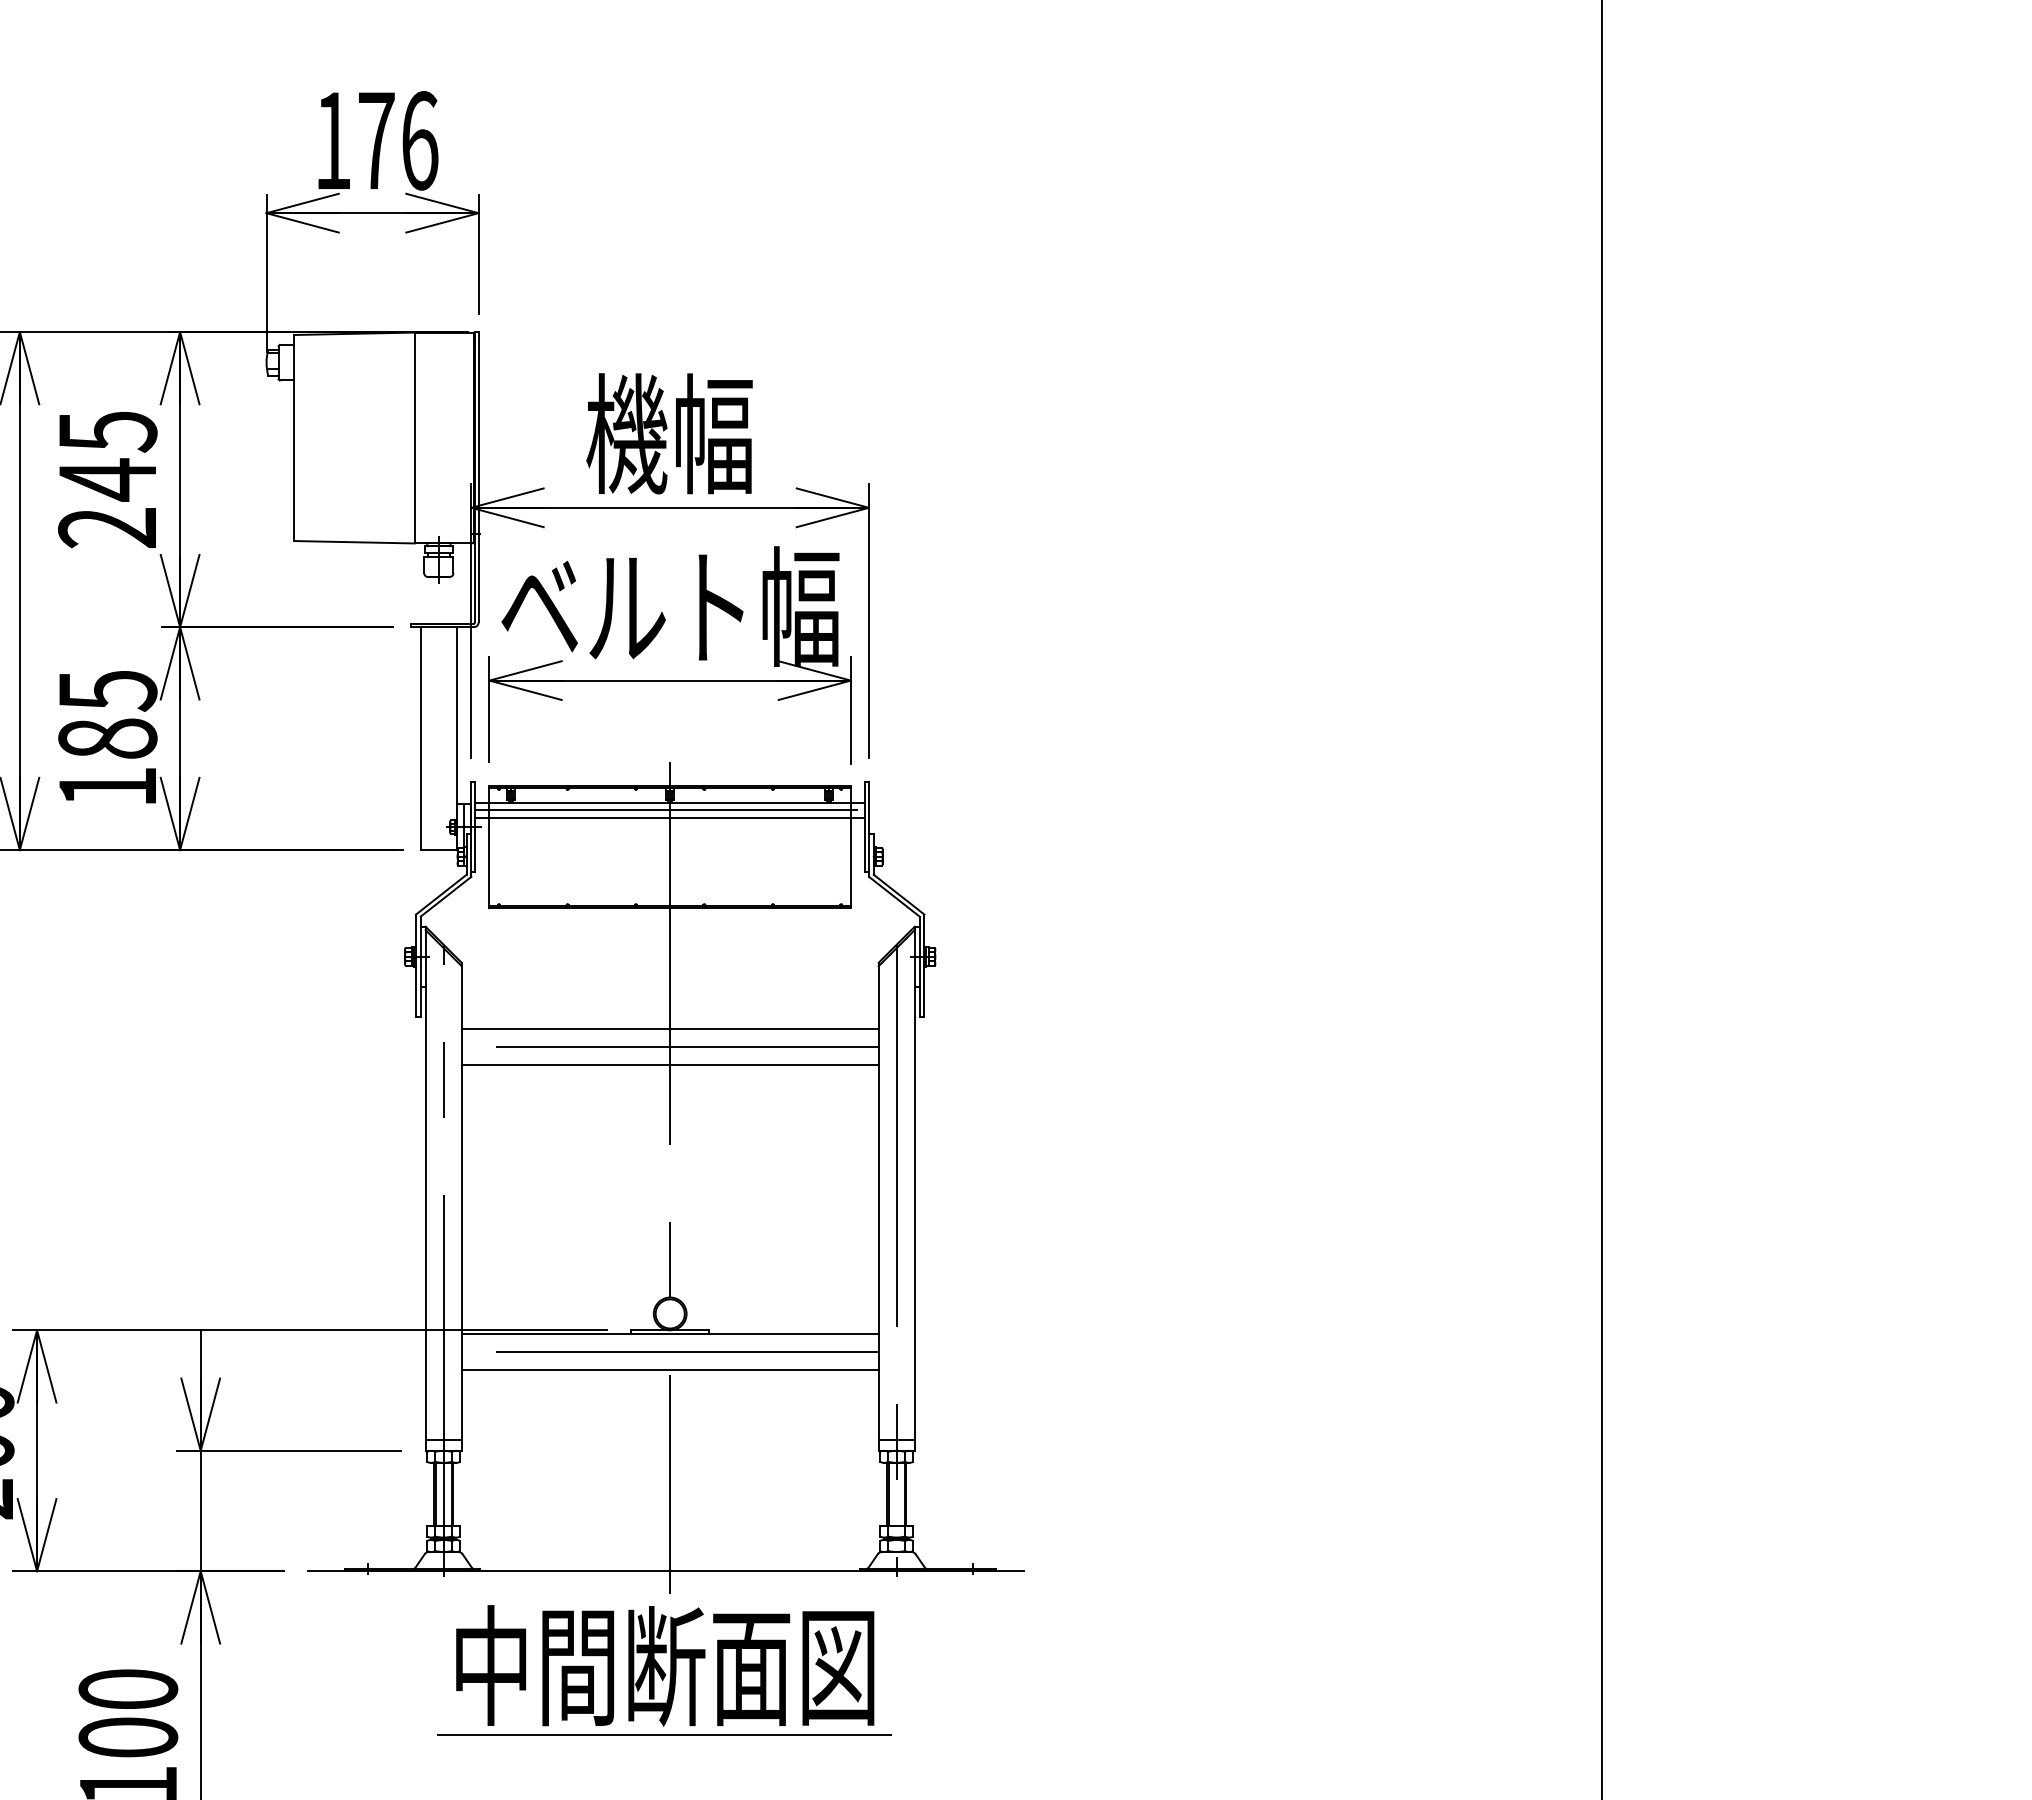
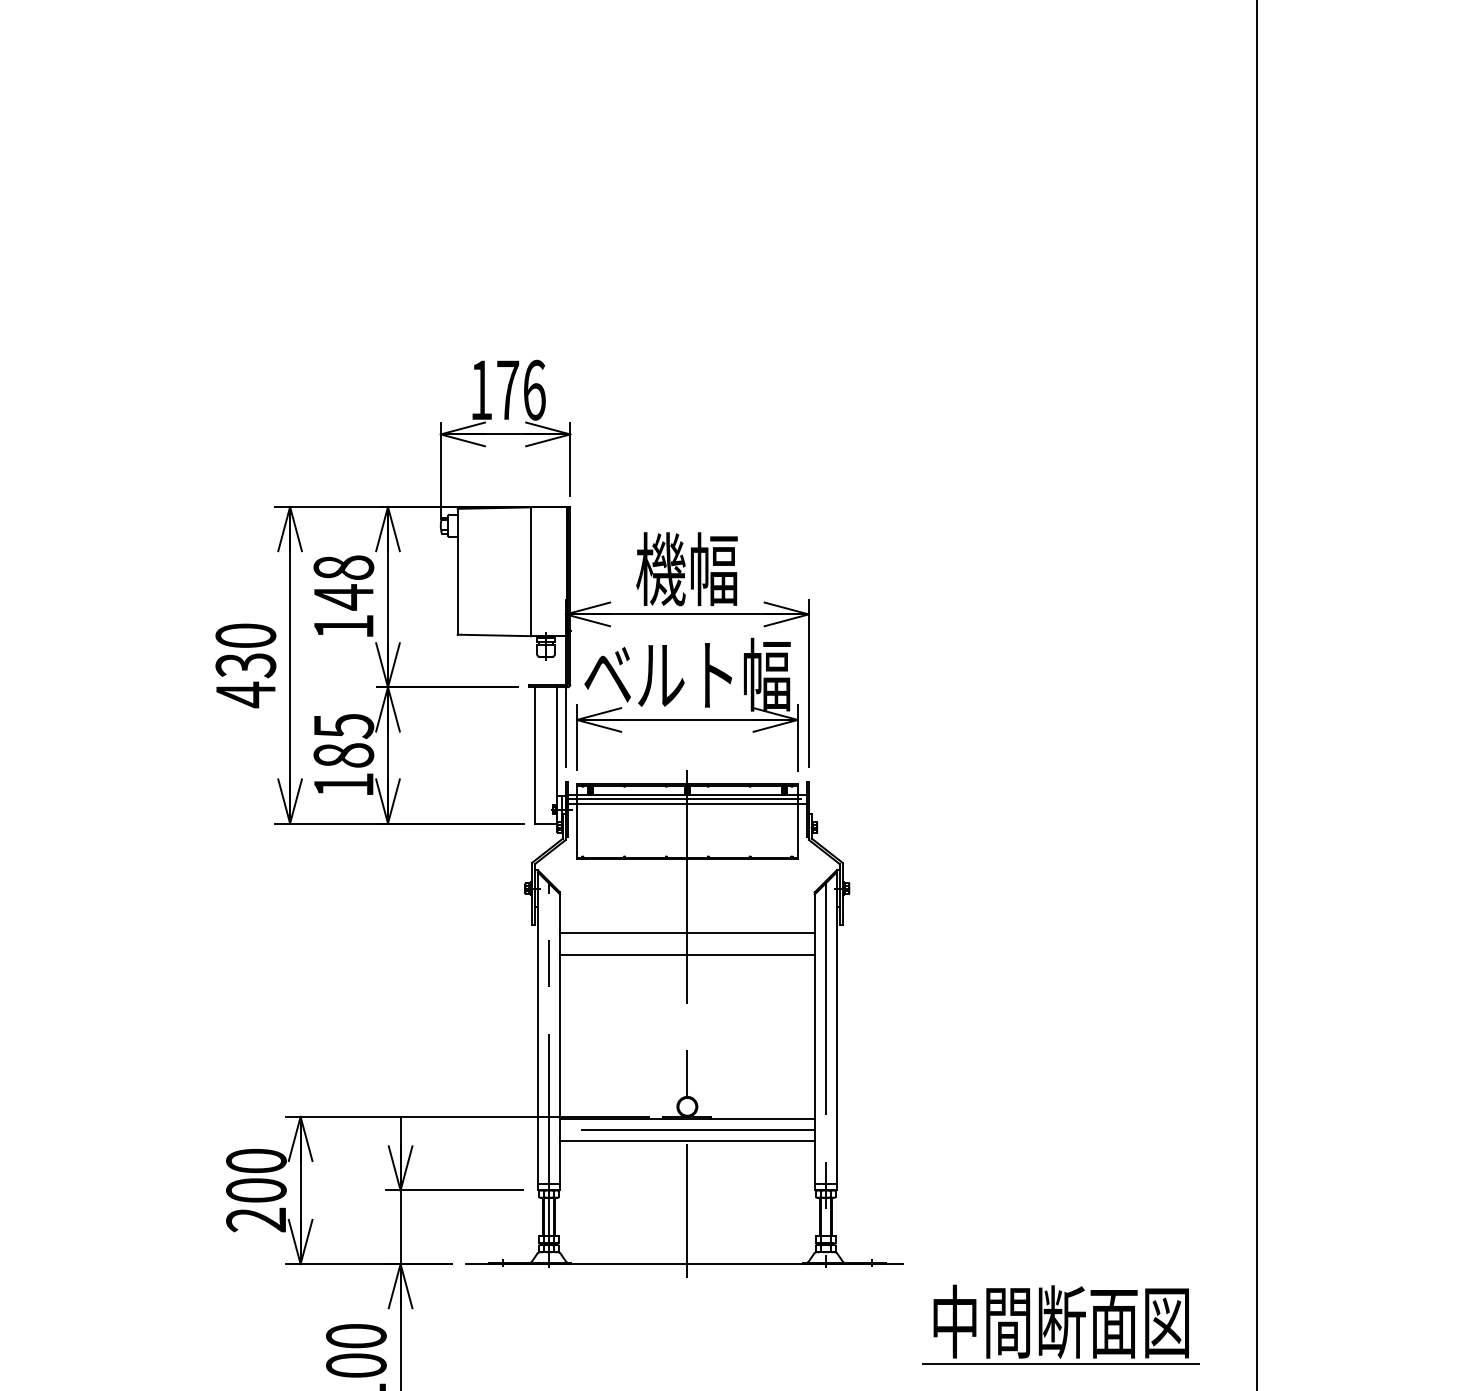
text: (107, 478) -> (343, 596), 245 -> 148
line: (670, 1046) -> (687, 943), removed
part: (663, 1670) -> (1060, 1324), moved

